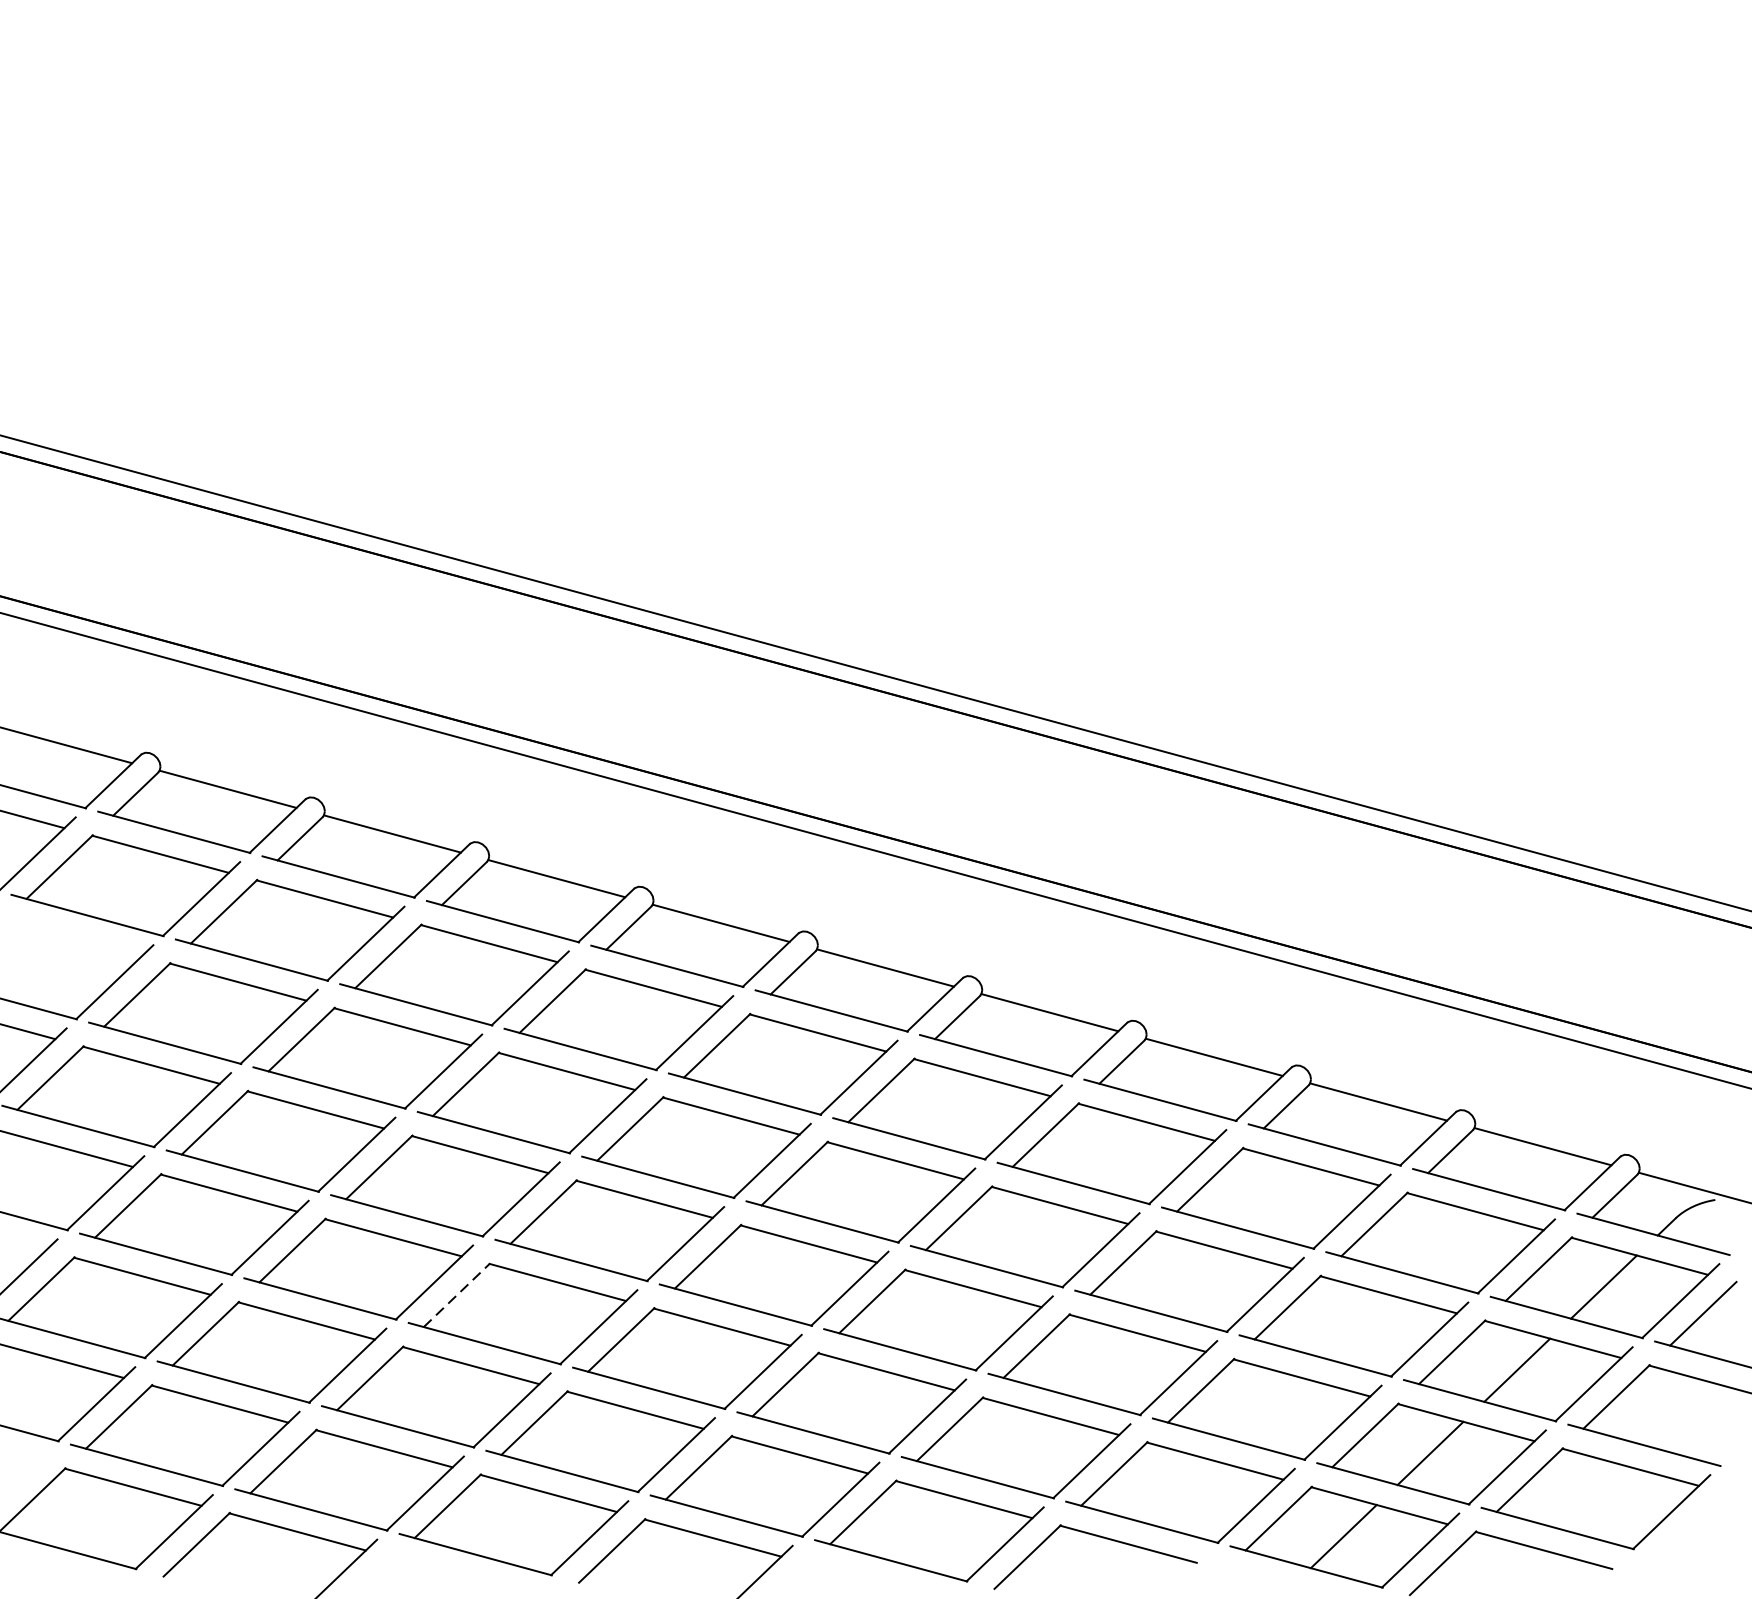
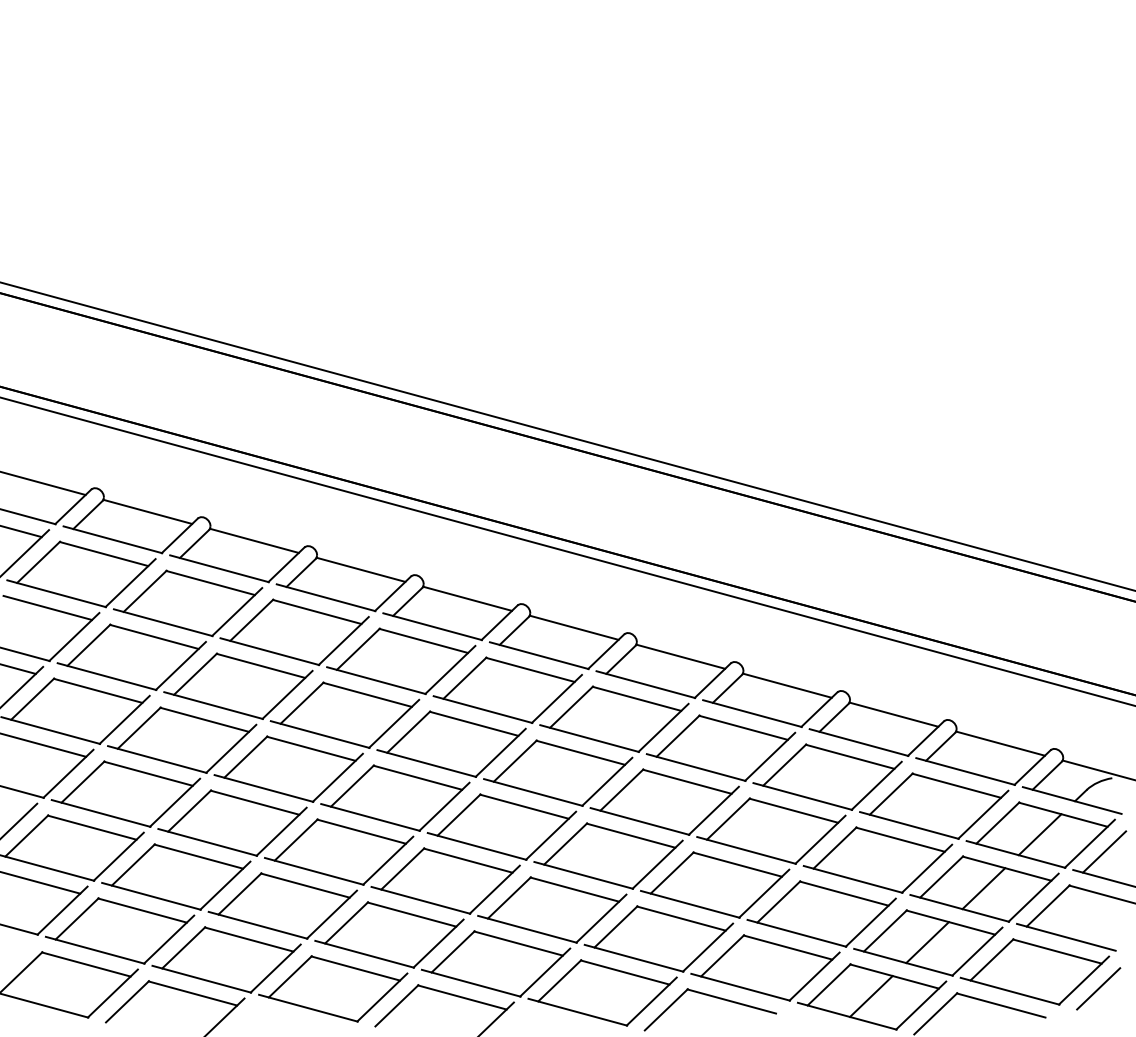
line: (73, 936) -> (47, 607), added
line: (457, 1294) -> (296, 839), dashed -> solid
line: (1694, 1524) -> (1098, 988), added

